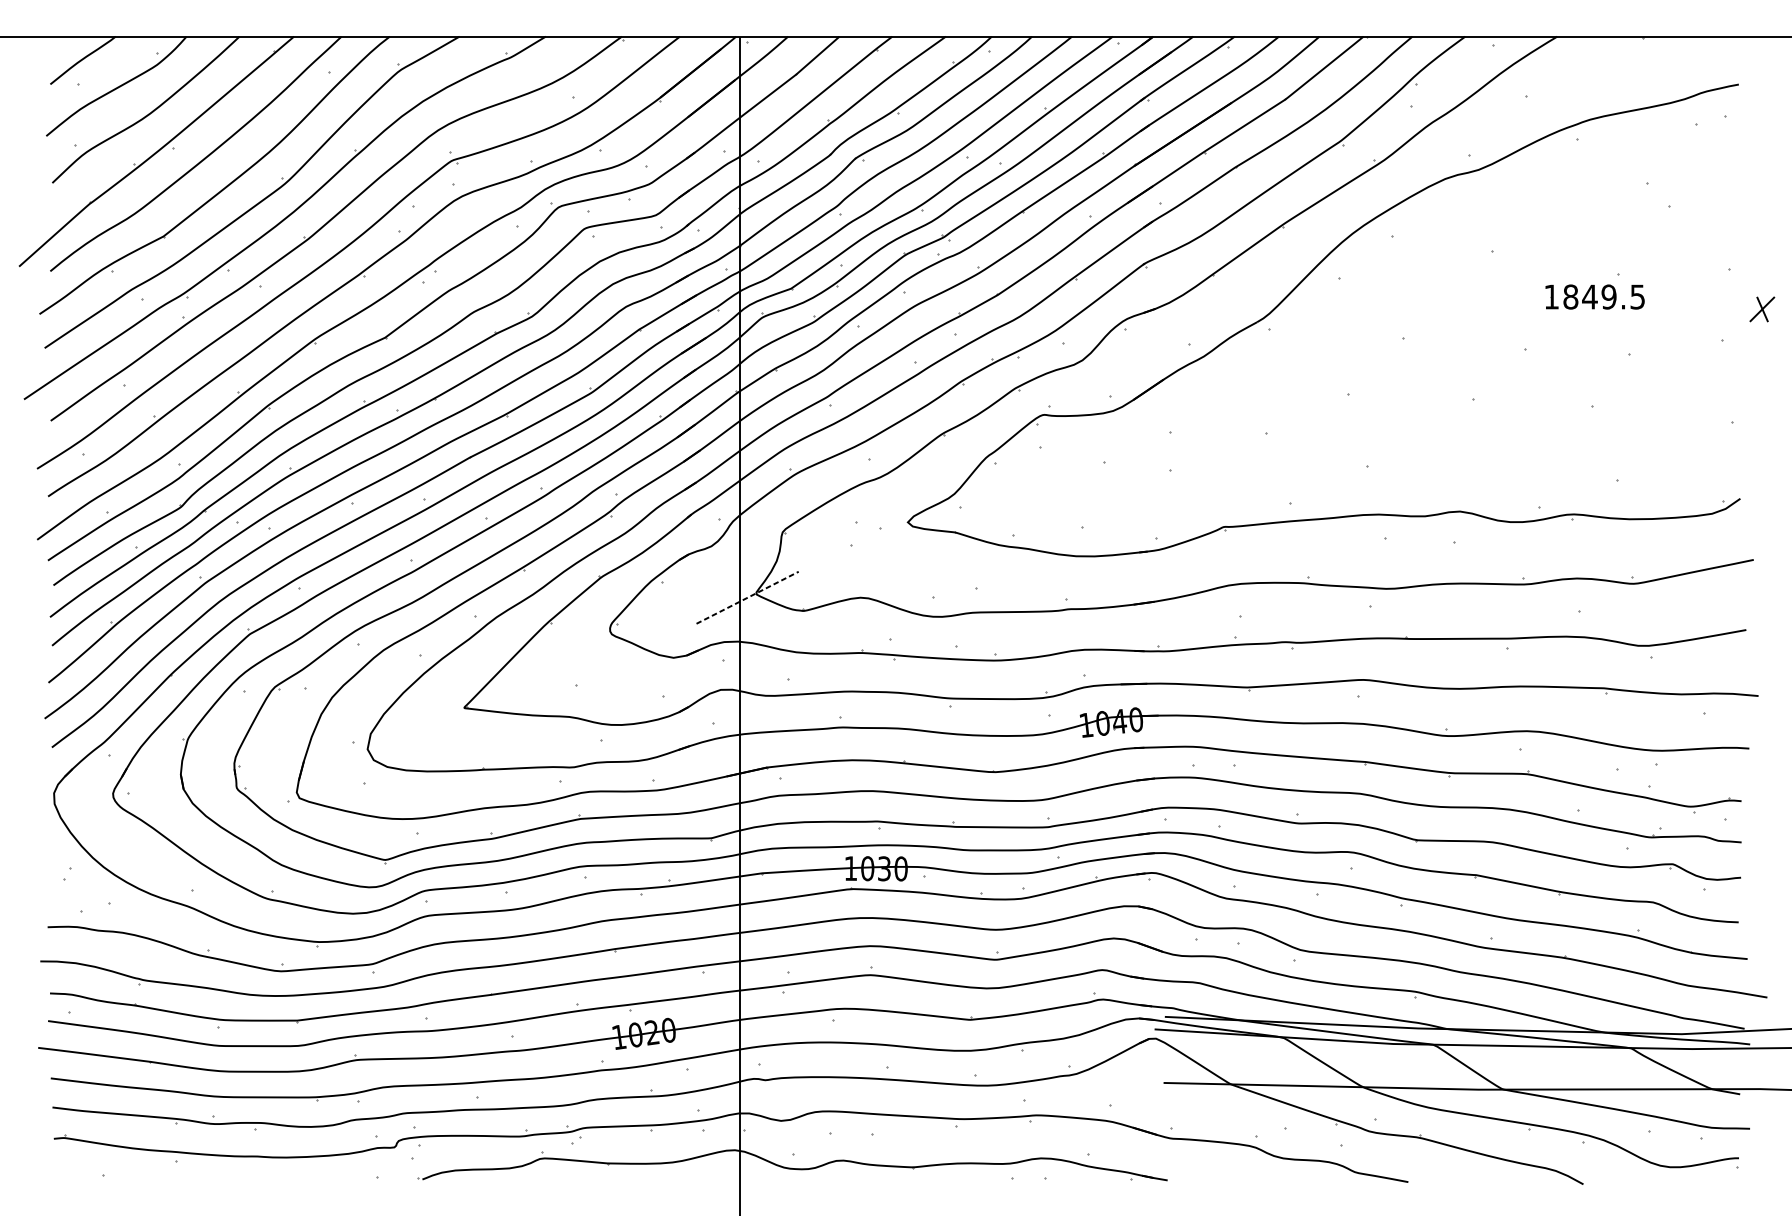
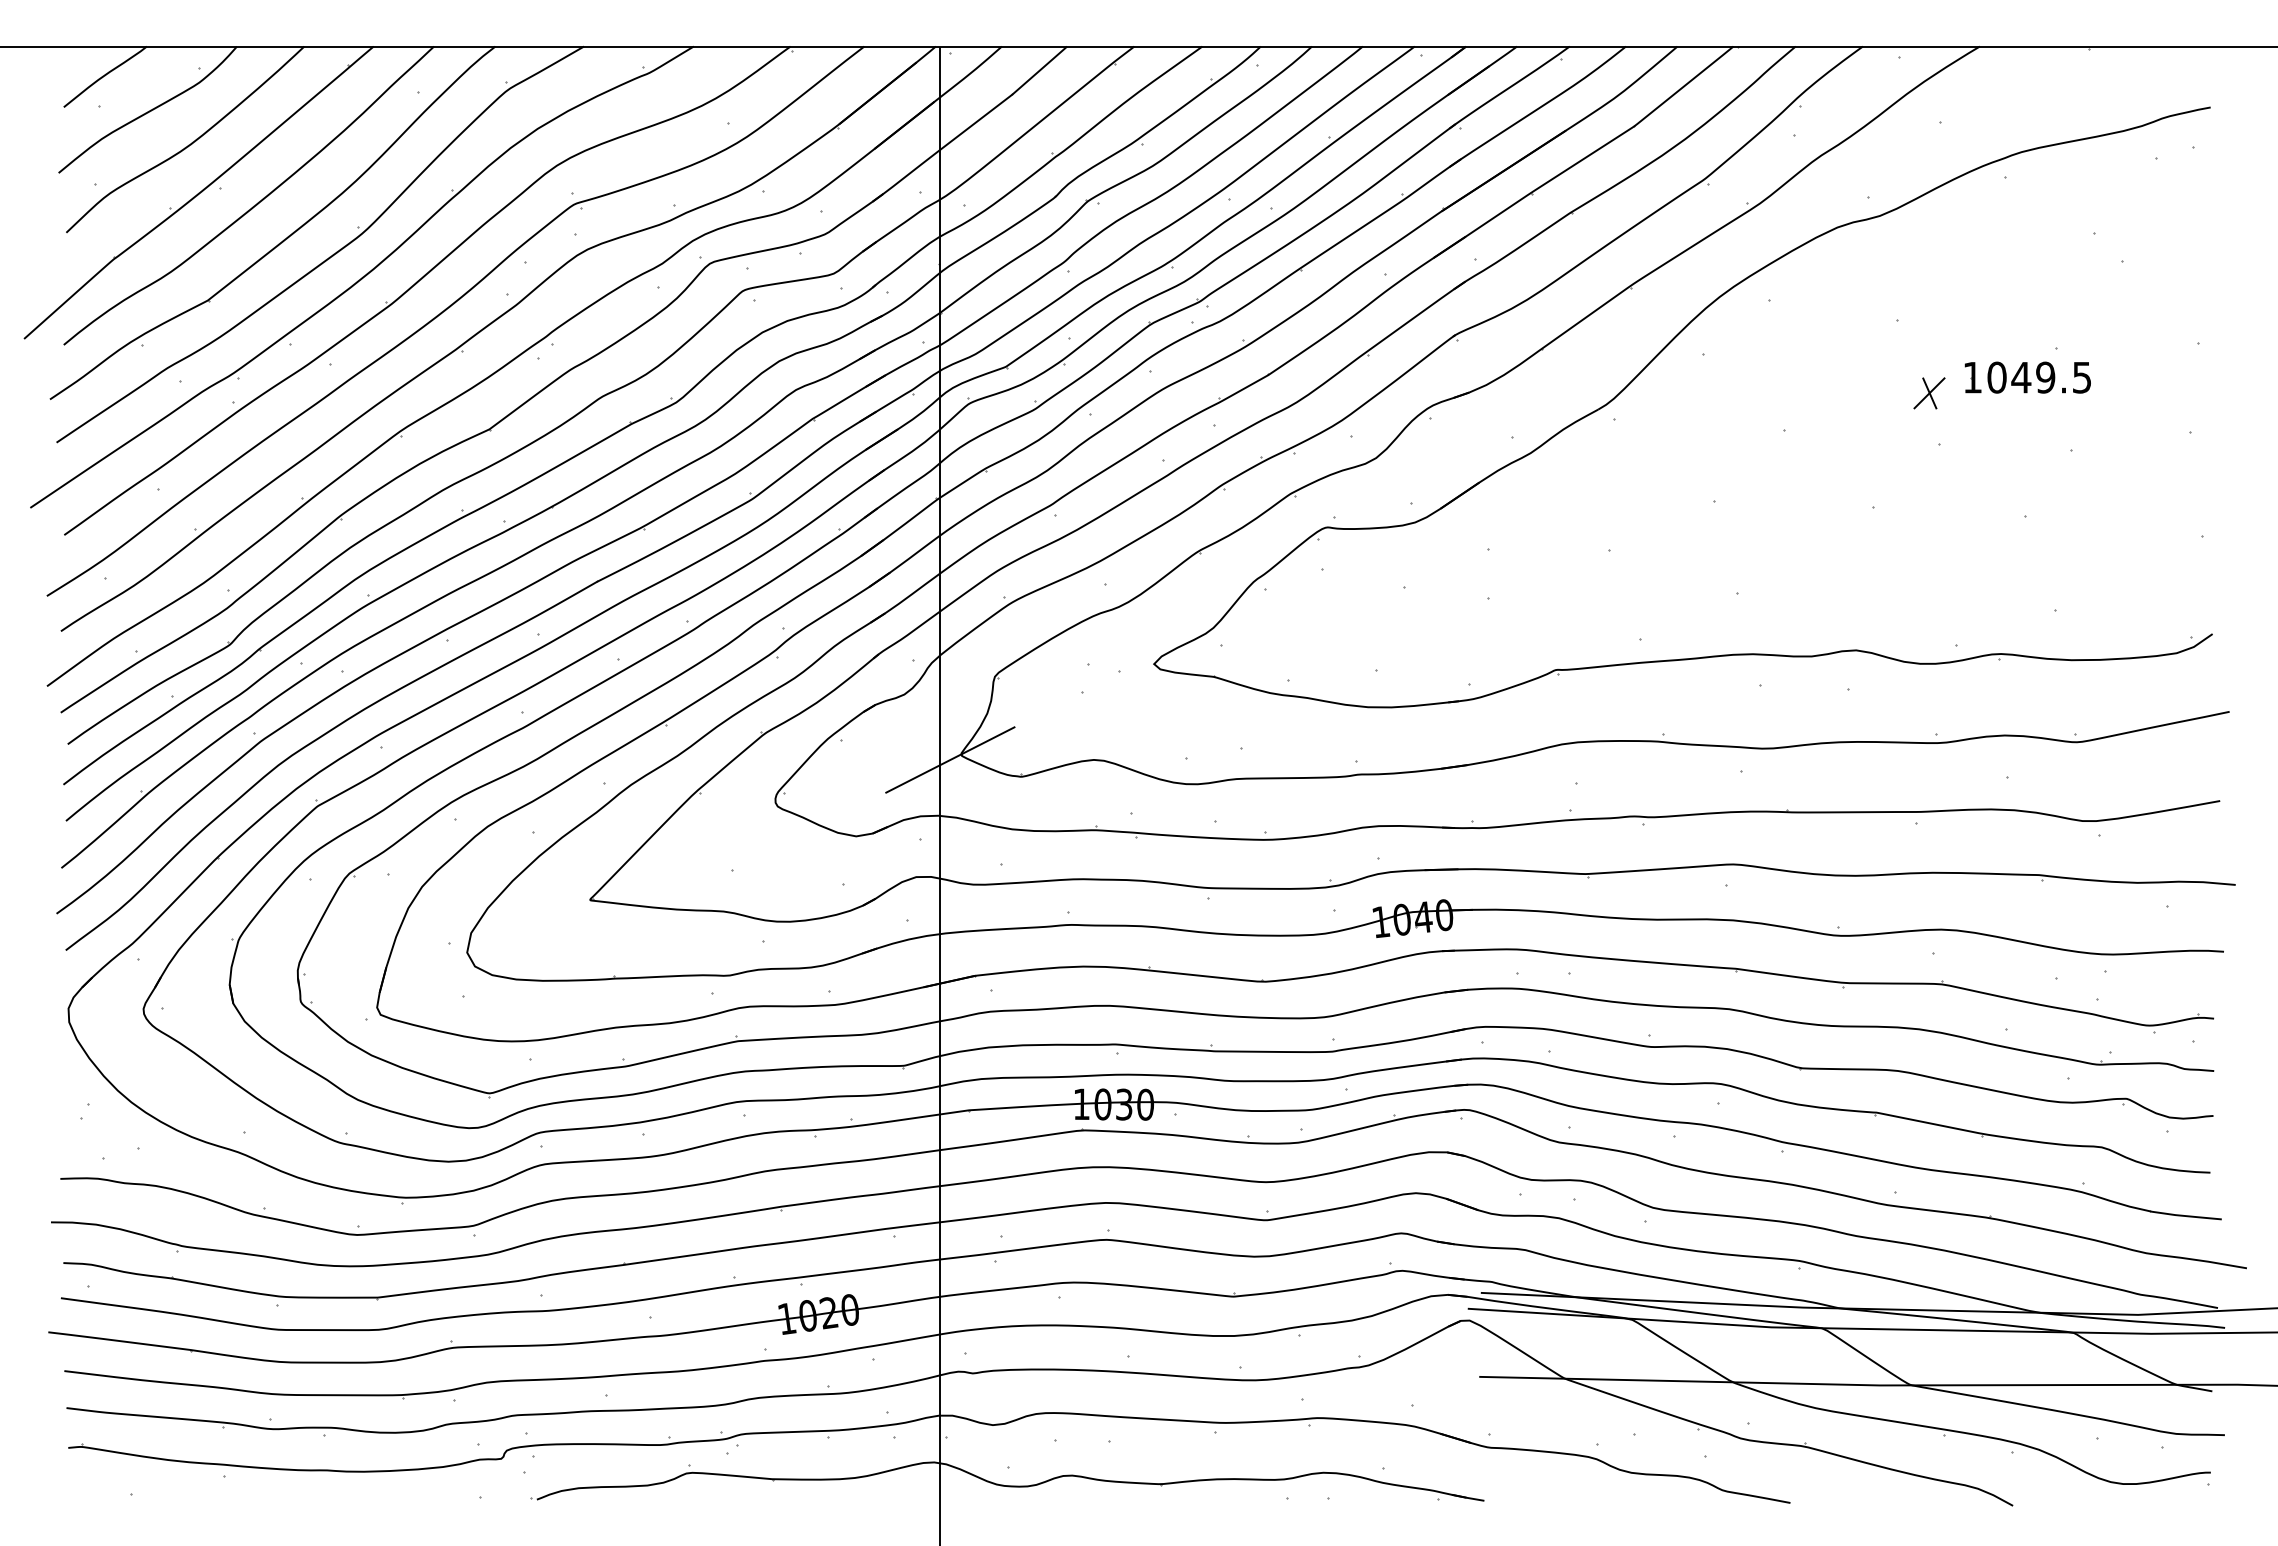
text: (1570, 296) -> (1996, 377), 1849.5 -> 1049.5
part: (1762, 309) -> (1929, 393), moved
line: (747, 598) -> (950, 760), dashed -> solid

